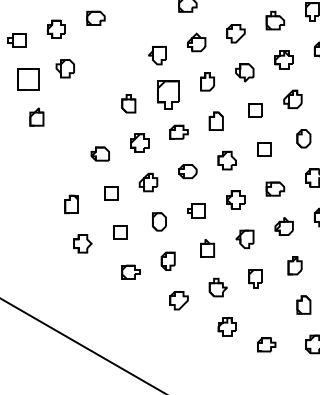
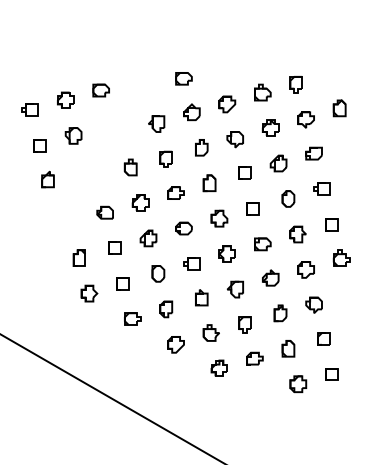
part: (27, 79) -> (39, 145), size x0.62
part: (167, 93) -> (165, 158), size x0.62
part: (266, 344) -> (254, 358), moved

